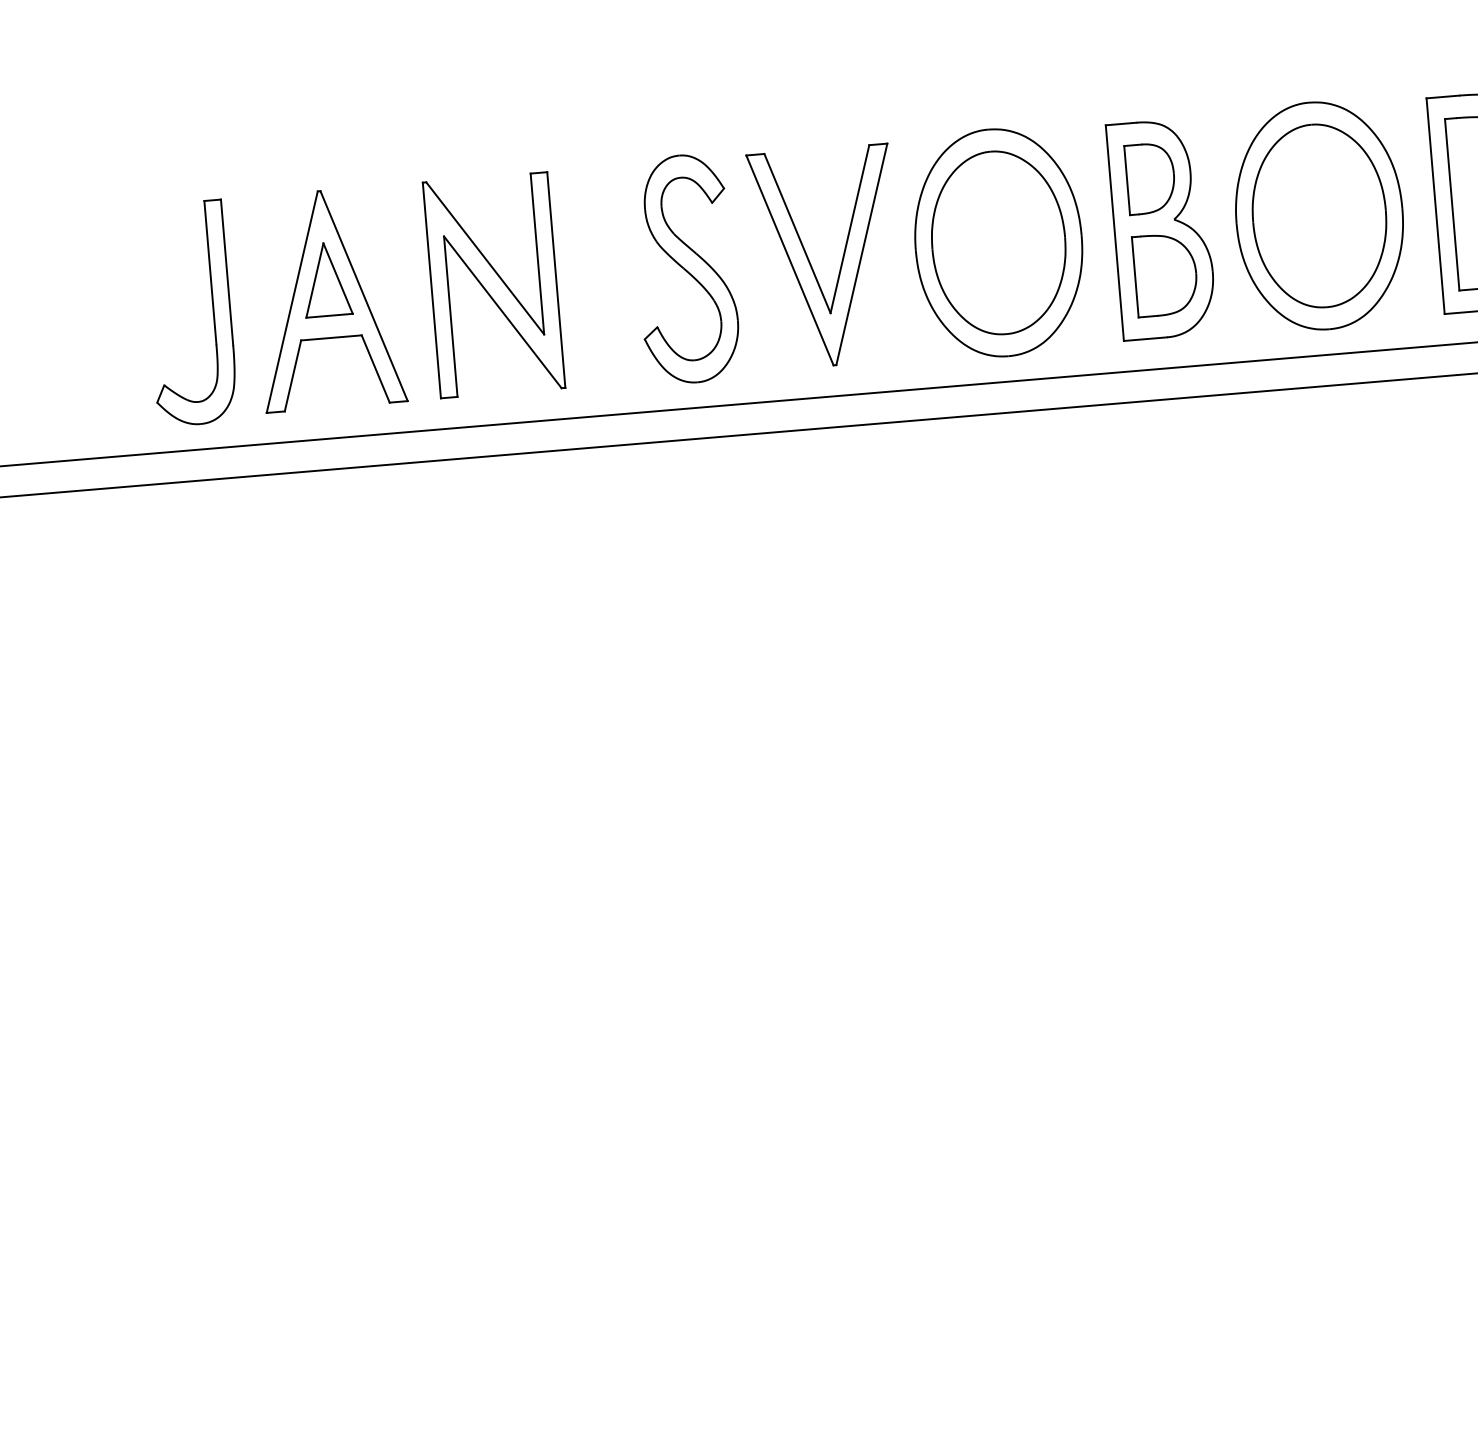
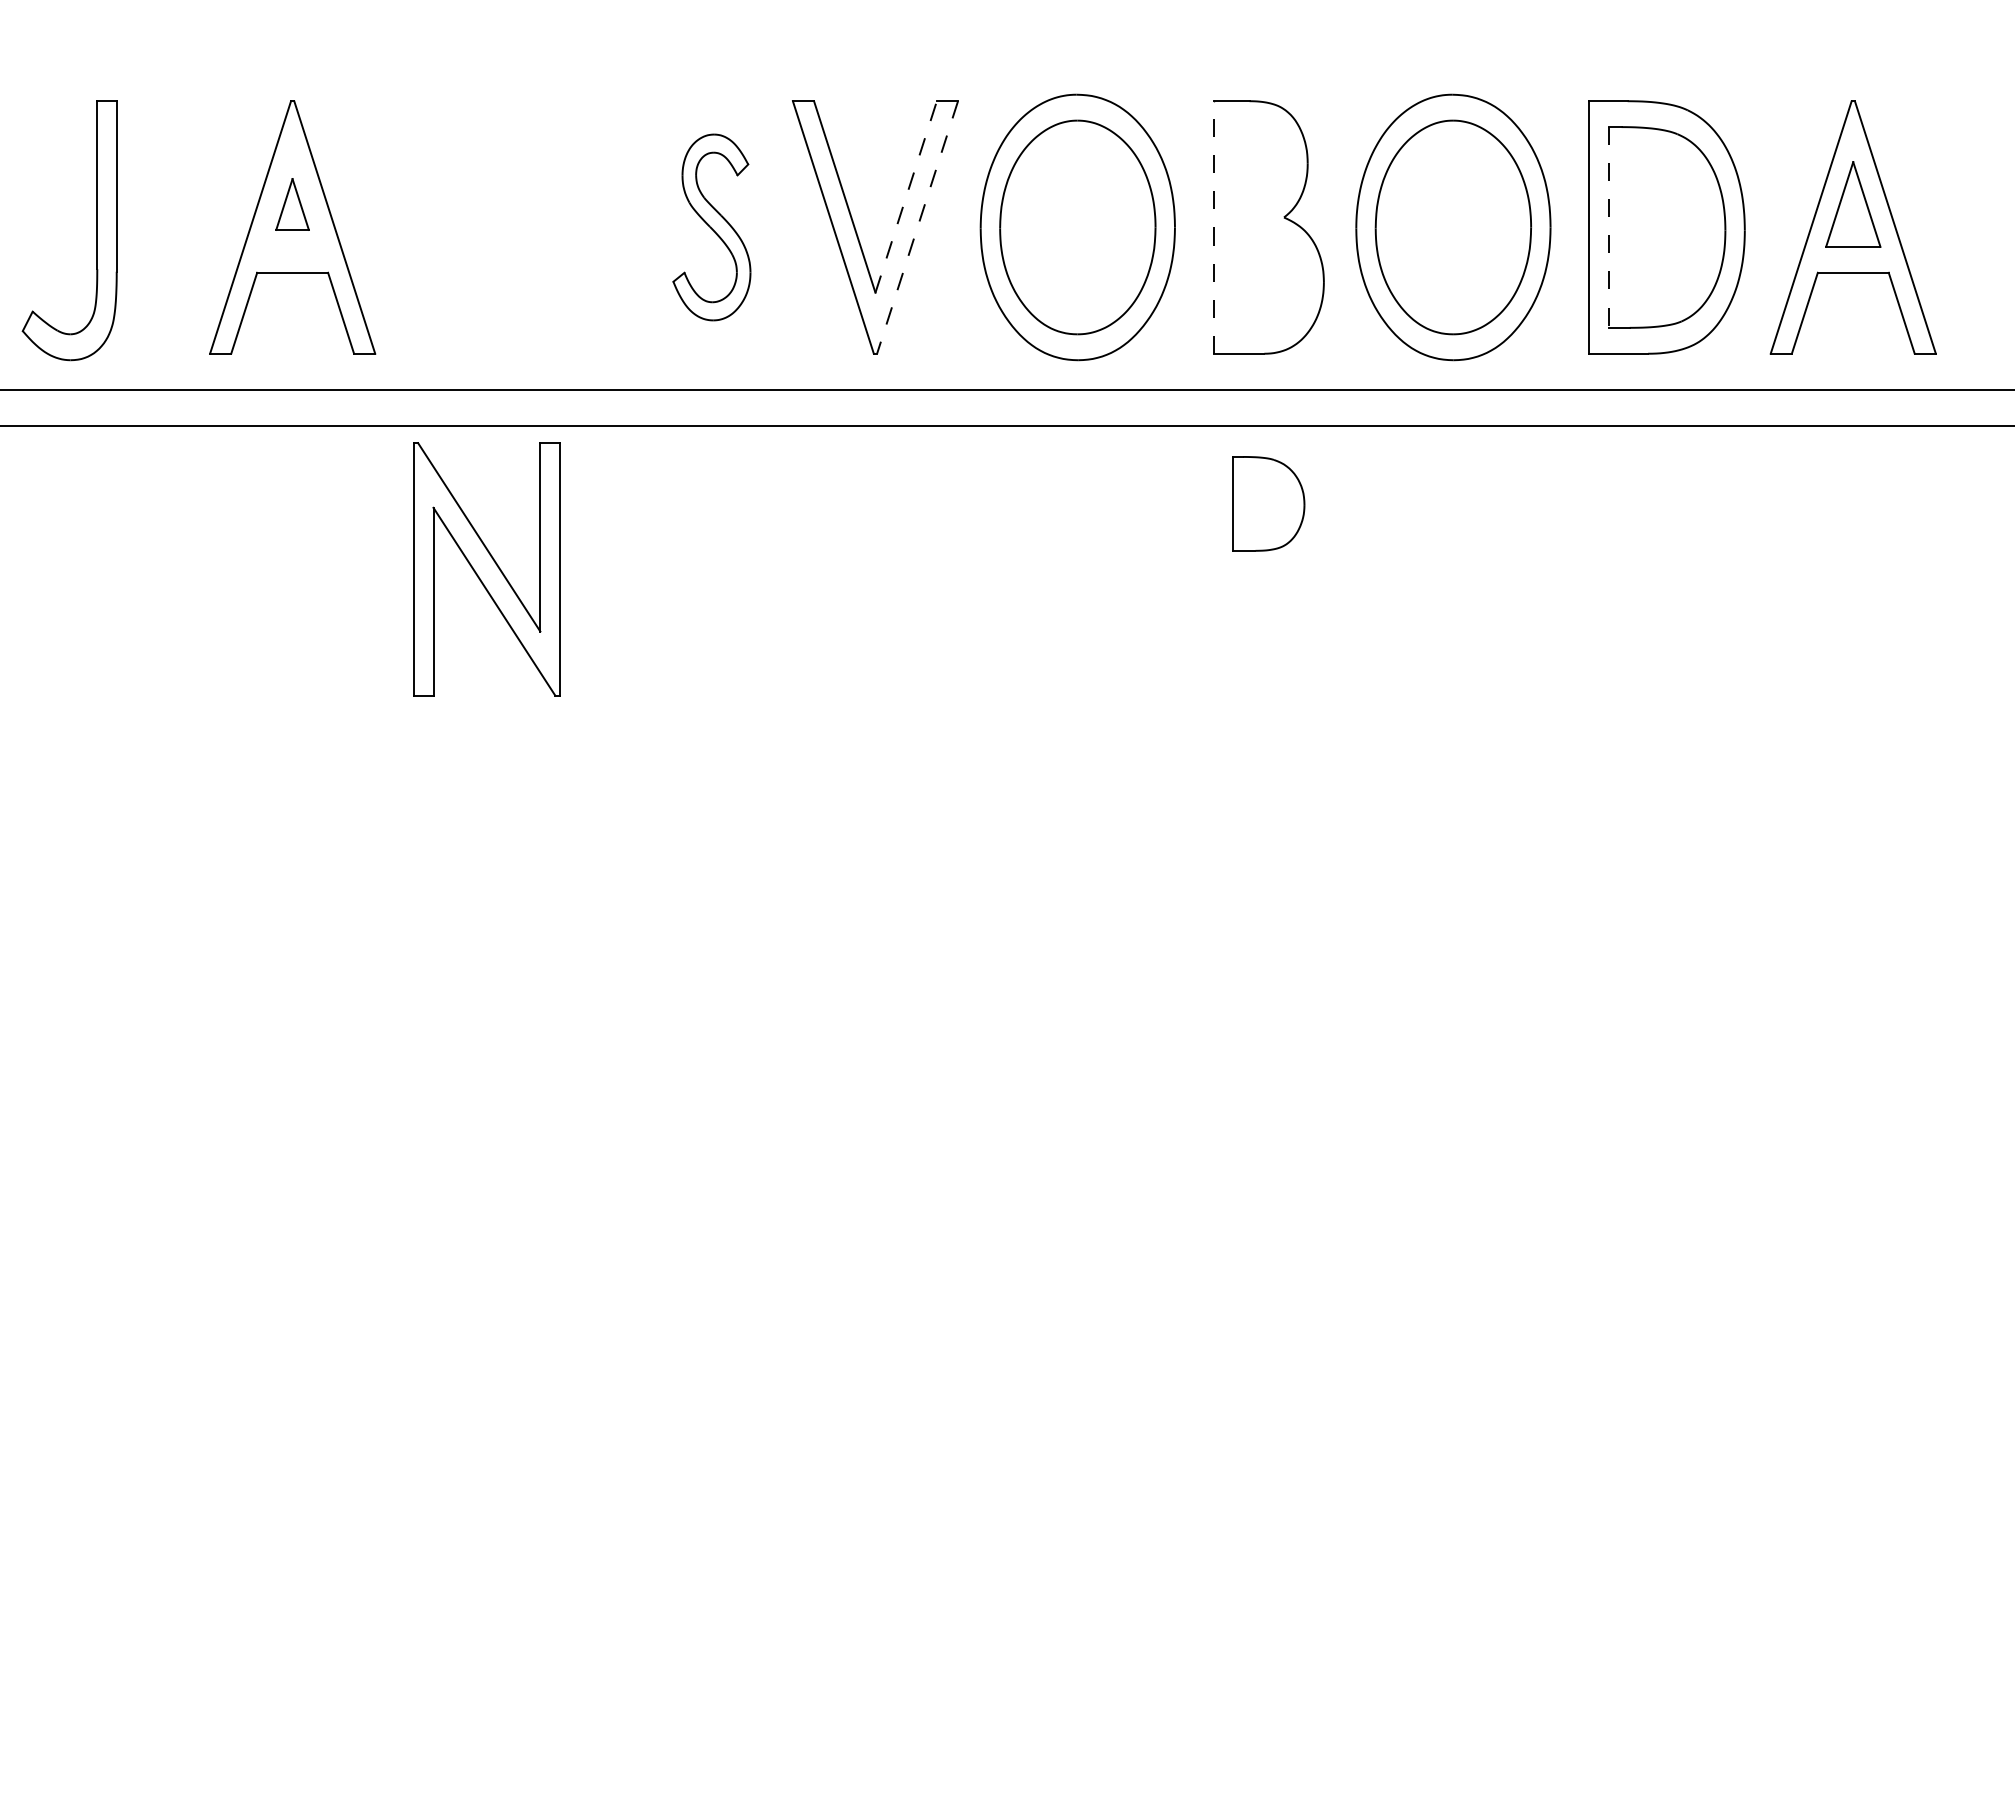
part: (1150, 178) -> (1260, 167), removed
line: (1451, 204) -> (1608, 227), solid -> dashed
line: (850, 229) -> (906, 197), solid -> dashed
line: (1114, 232) -> (1213, 226), solid -> dashed
line: (861, 254) -> (917, 227), solid -> dashed
part: (685, 269) -> (711, 227), size x0.7
part: (1165, 274) -> (1268, 503), moved
part: (326, 279) -> (292, 204), size x0.6
part: (493, 285) -> (486, 569), moved
part: (212, 311) -> (96, 230), moved

